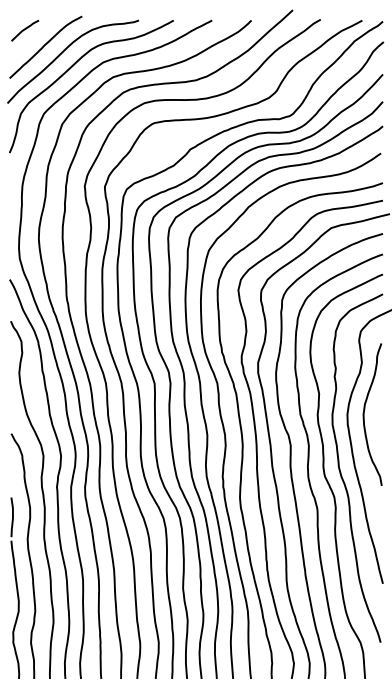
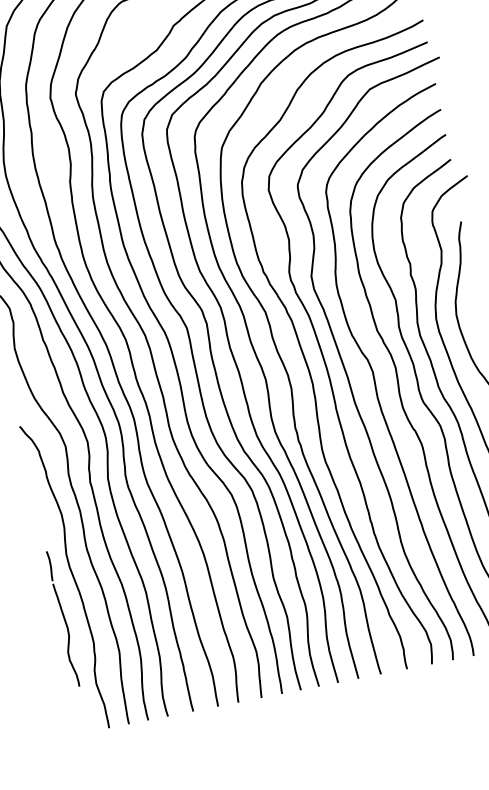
part: (15, 587) -> (63, 618), size x0.6

